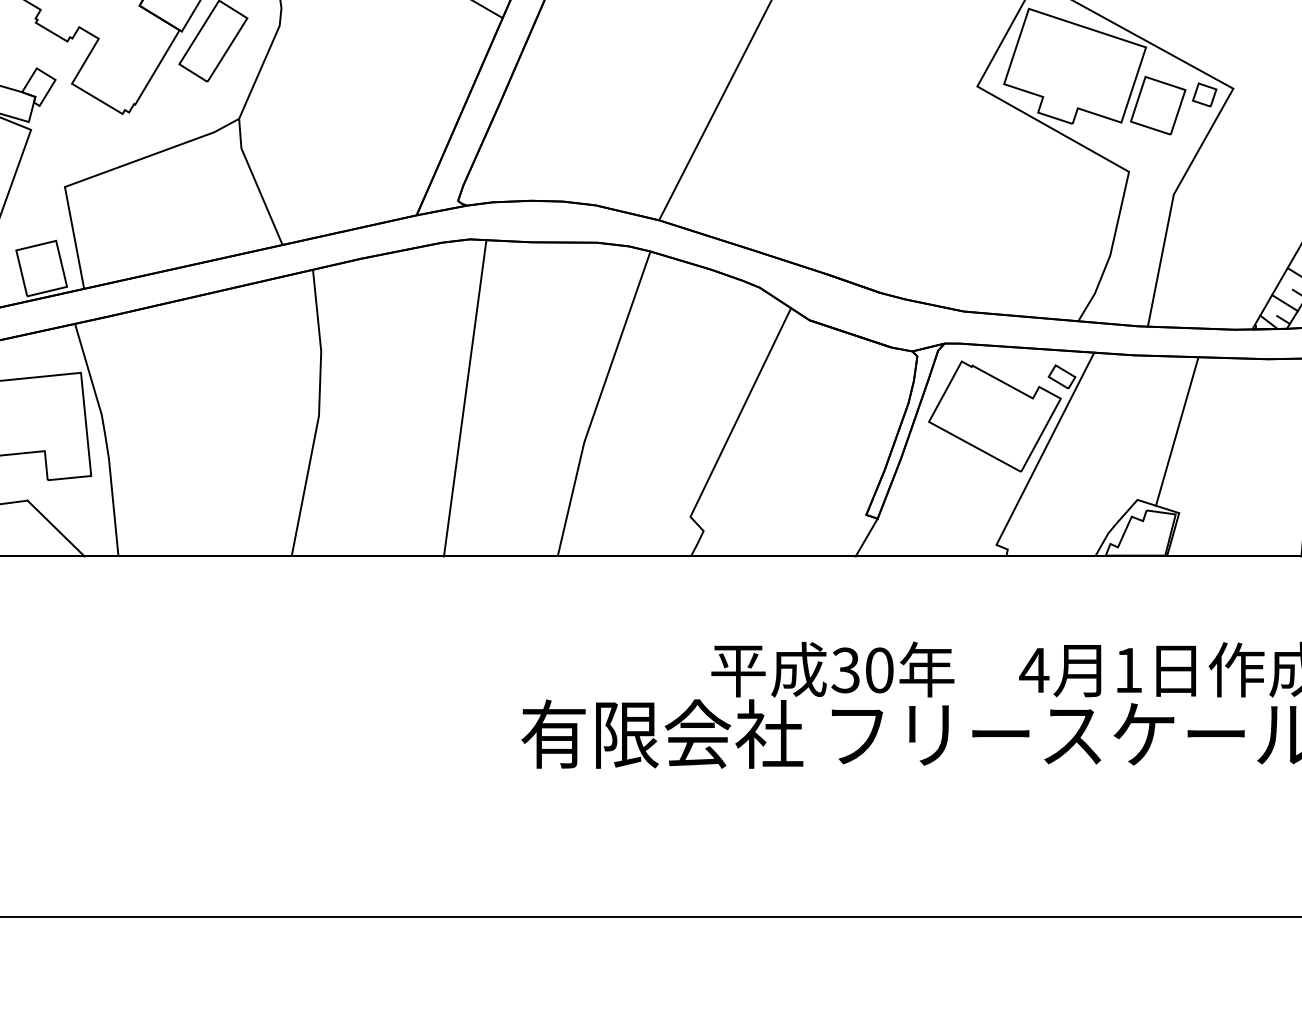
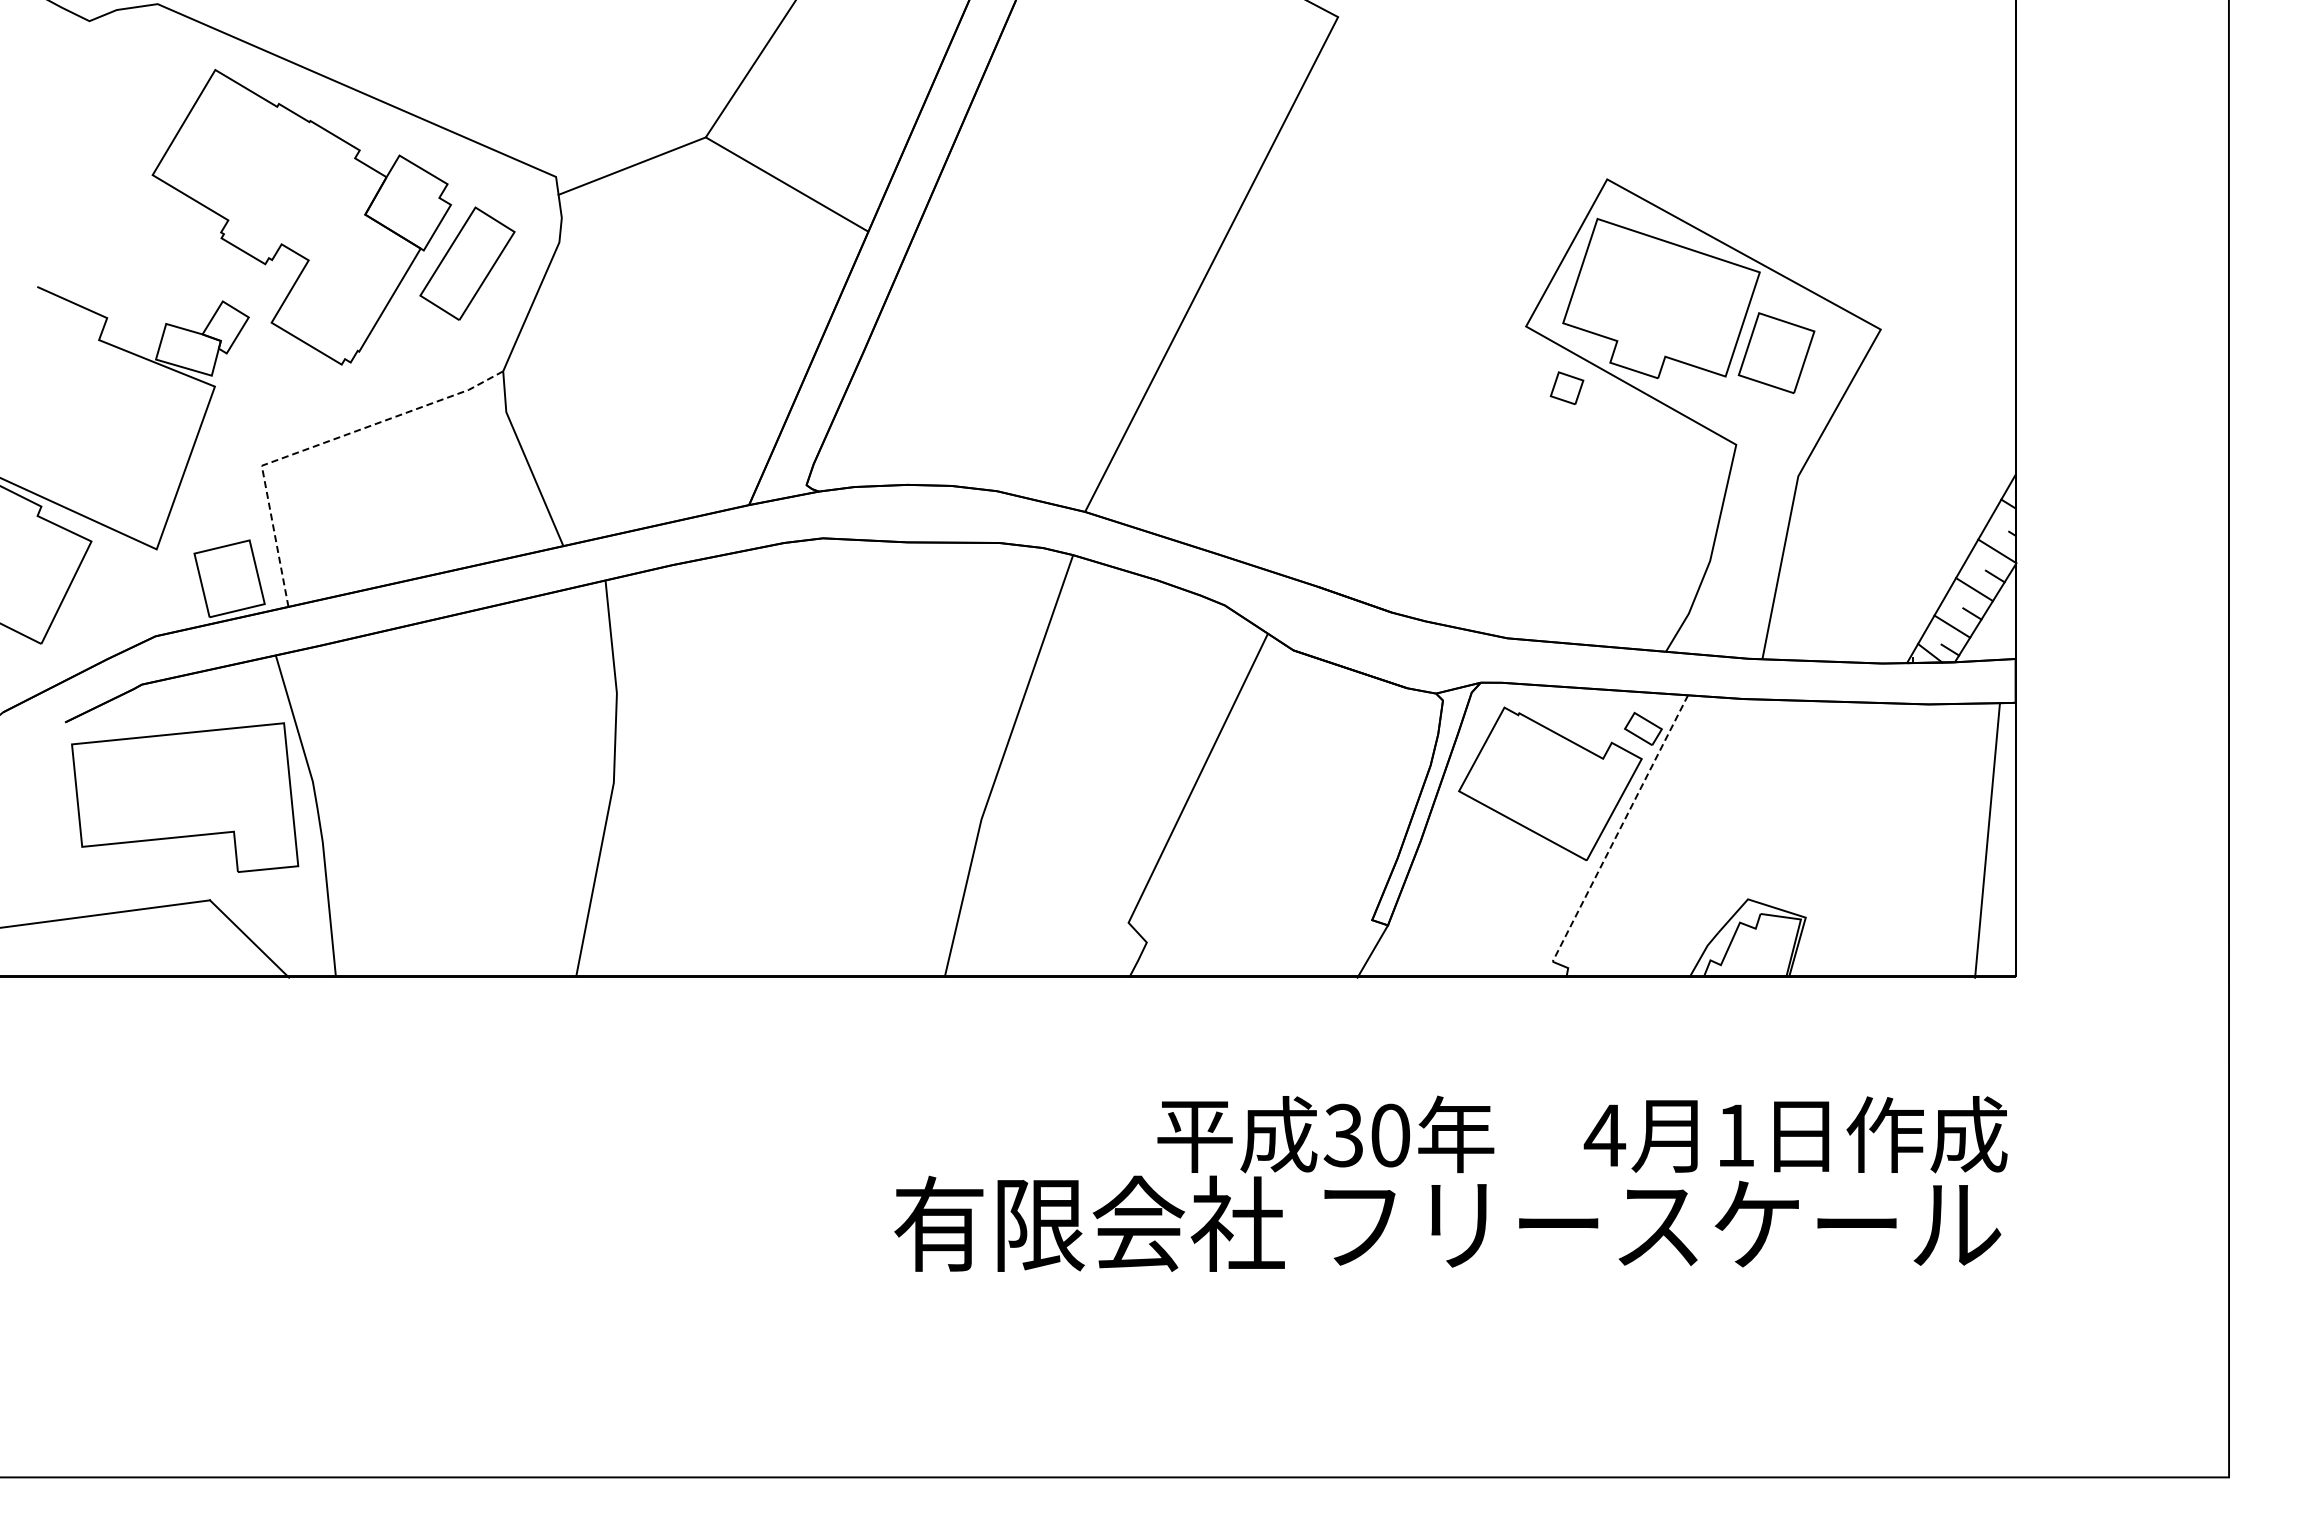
part: (1204, 95) -> (1566, 388), moved
line: (105, 172) -> (317, 445), solid -> dashed
line: (465, 398) -> (816, 758), removed
line: (1176, 431) -> (1802, 804), removed
line: (1045, 448) -> (1620, 828), solid -> dashed

